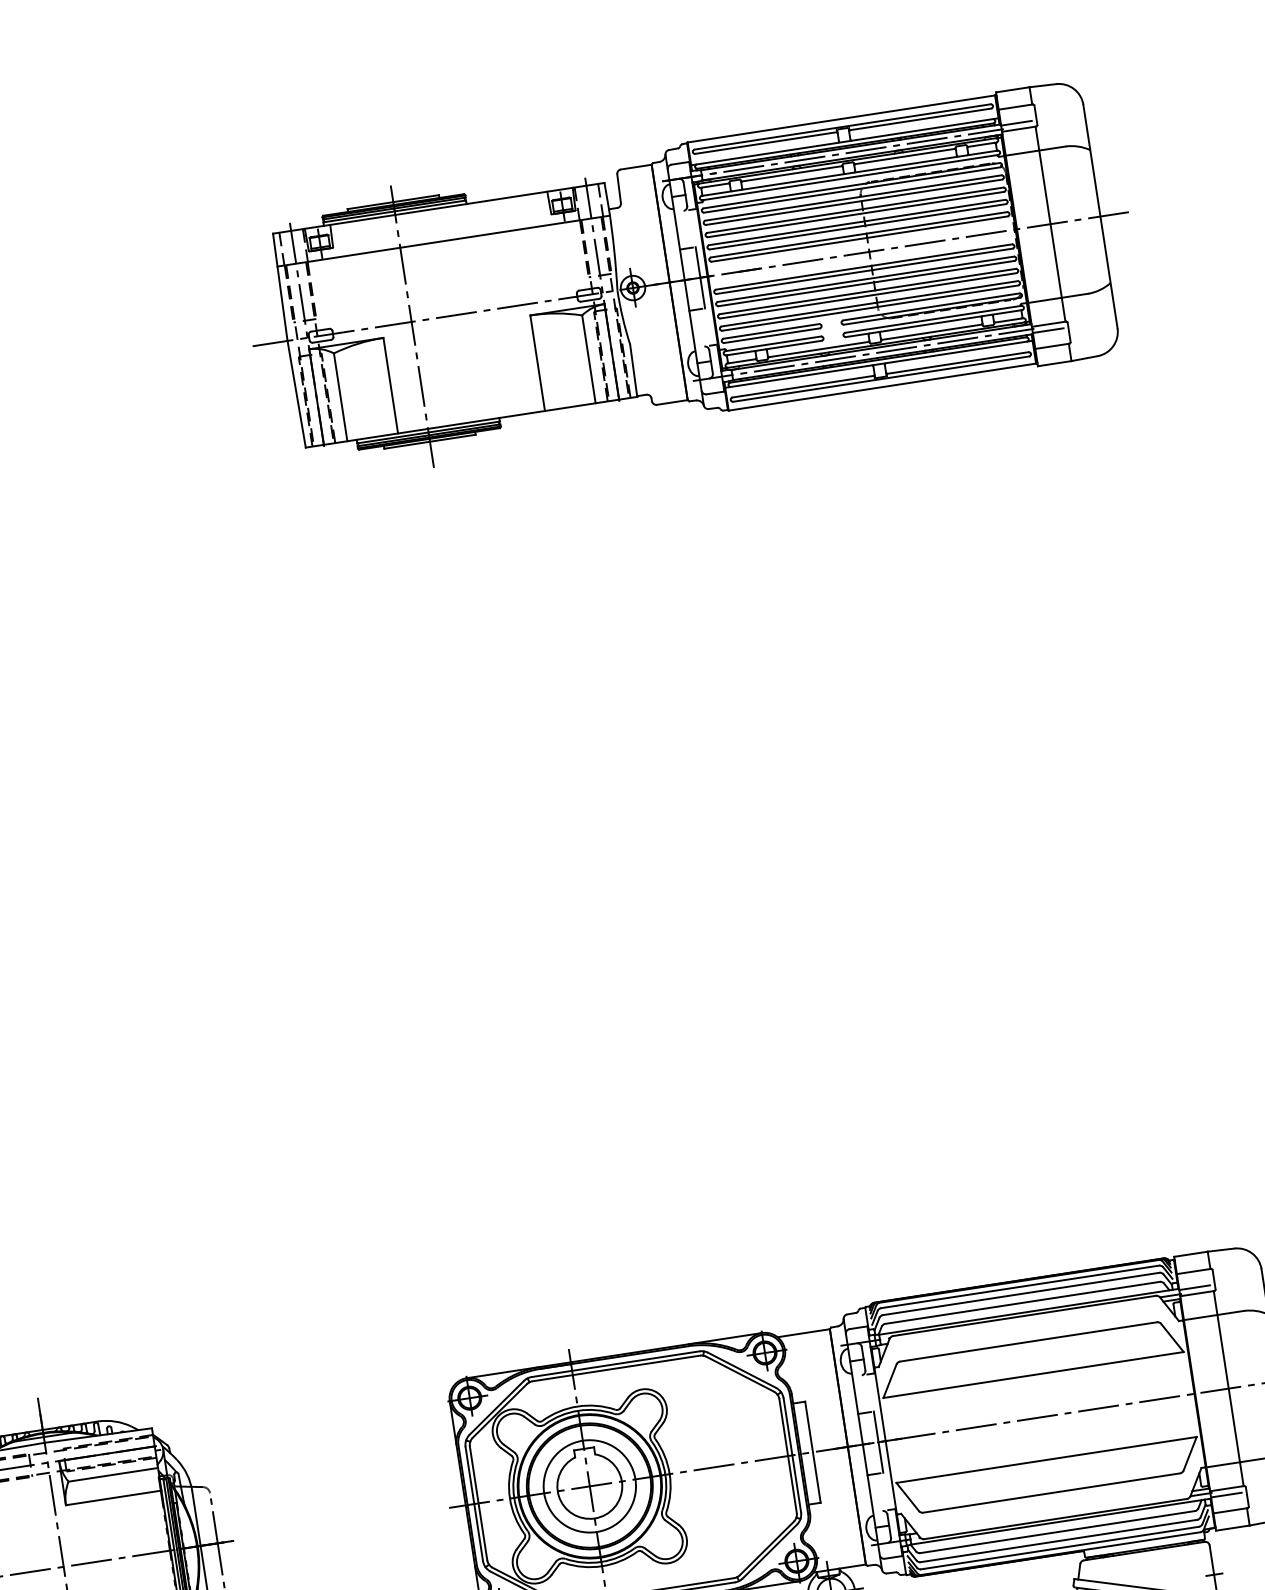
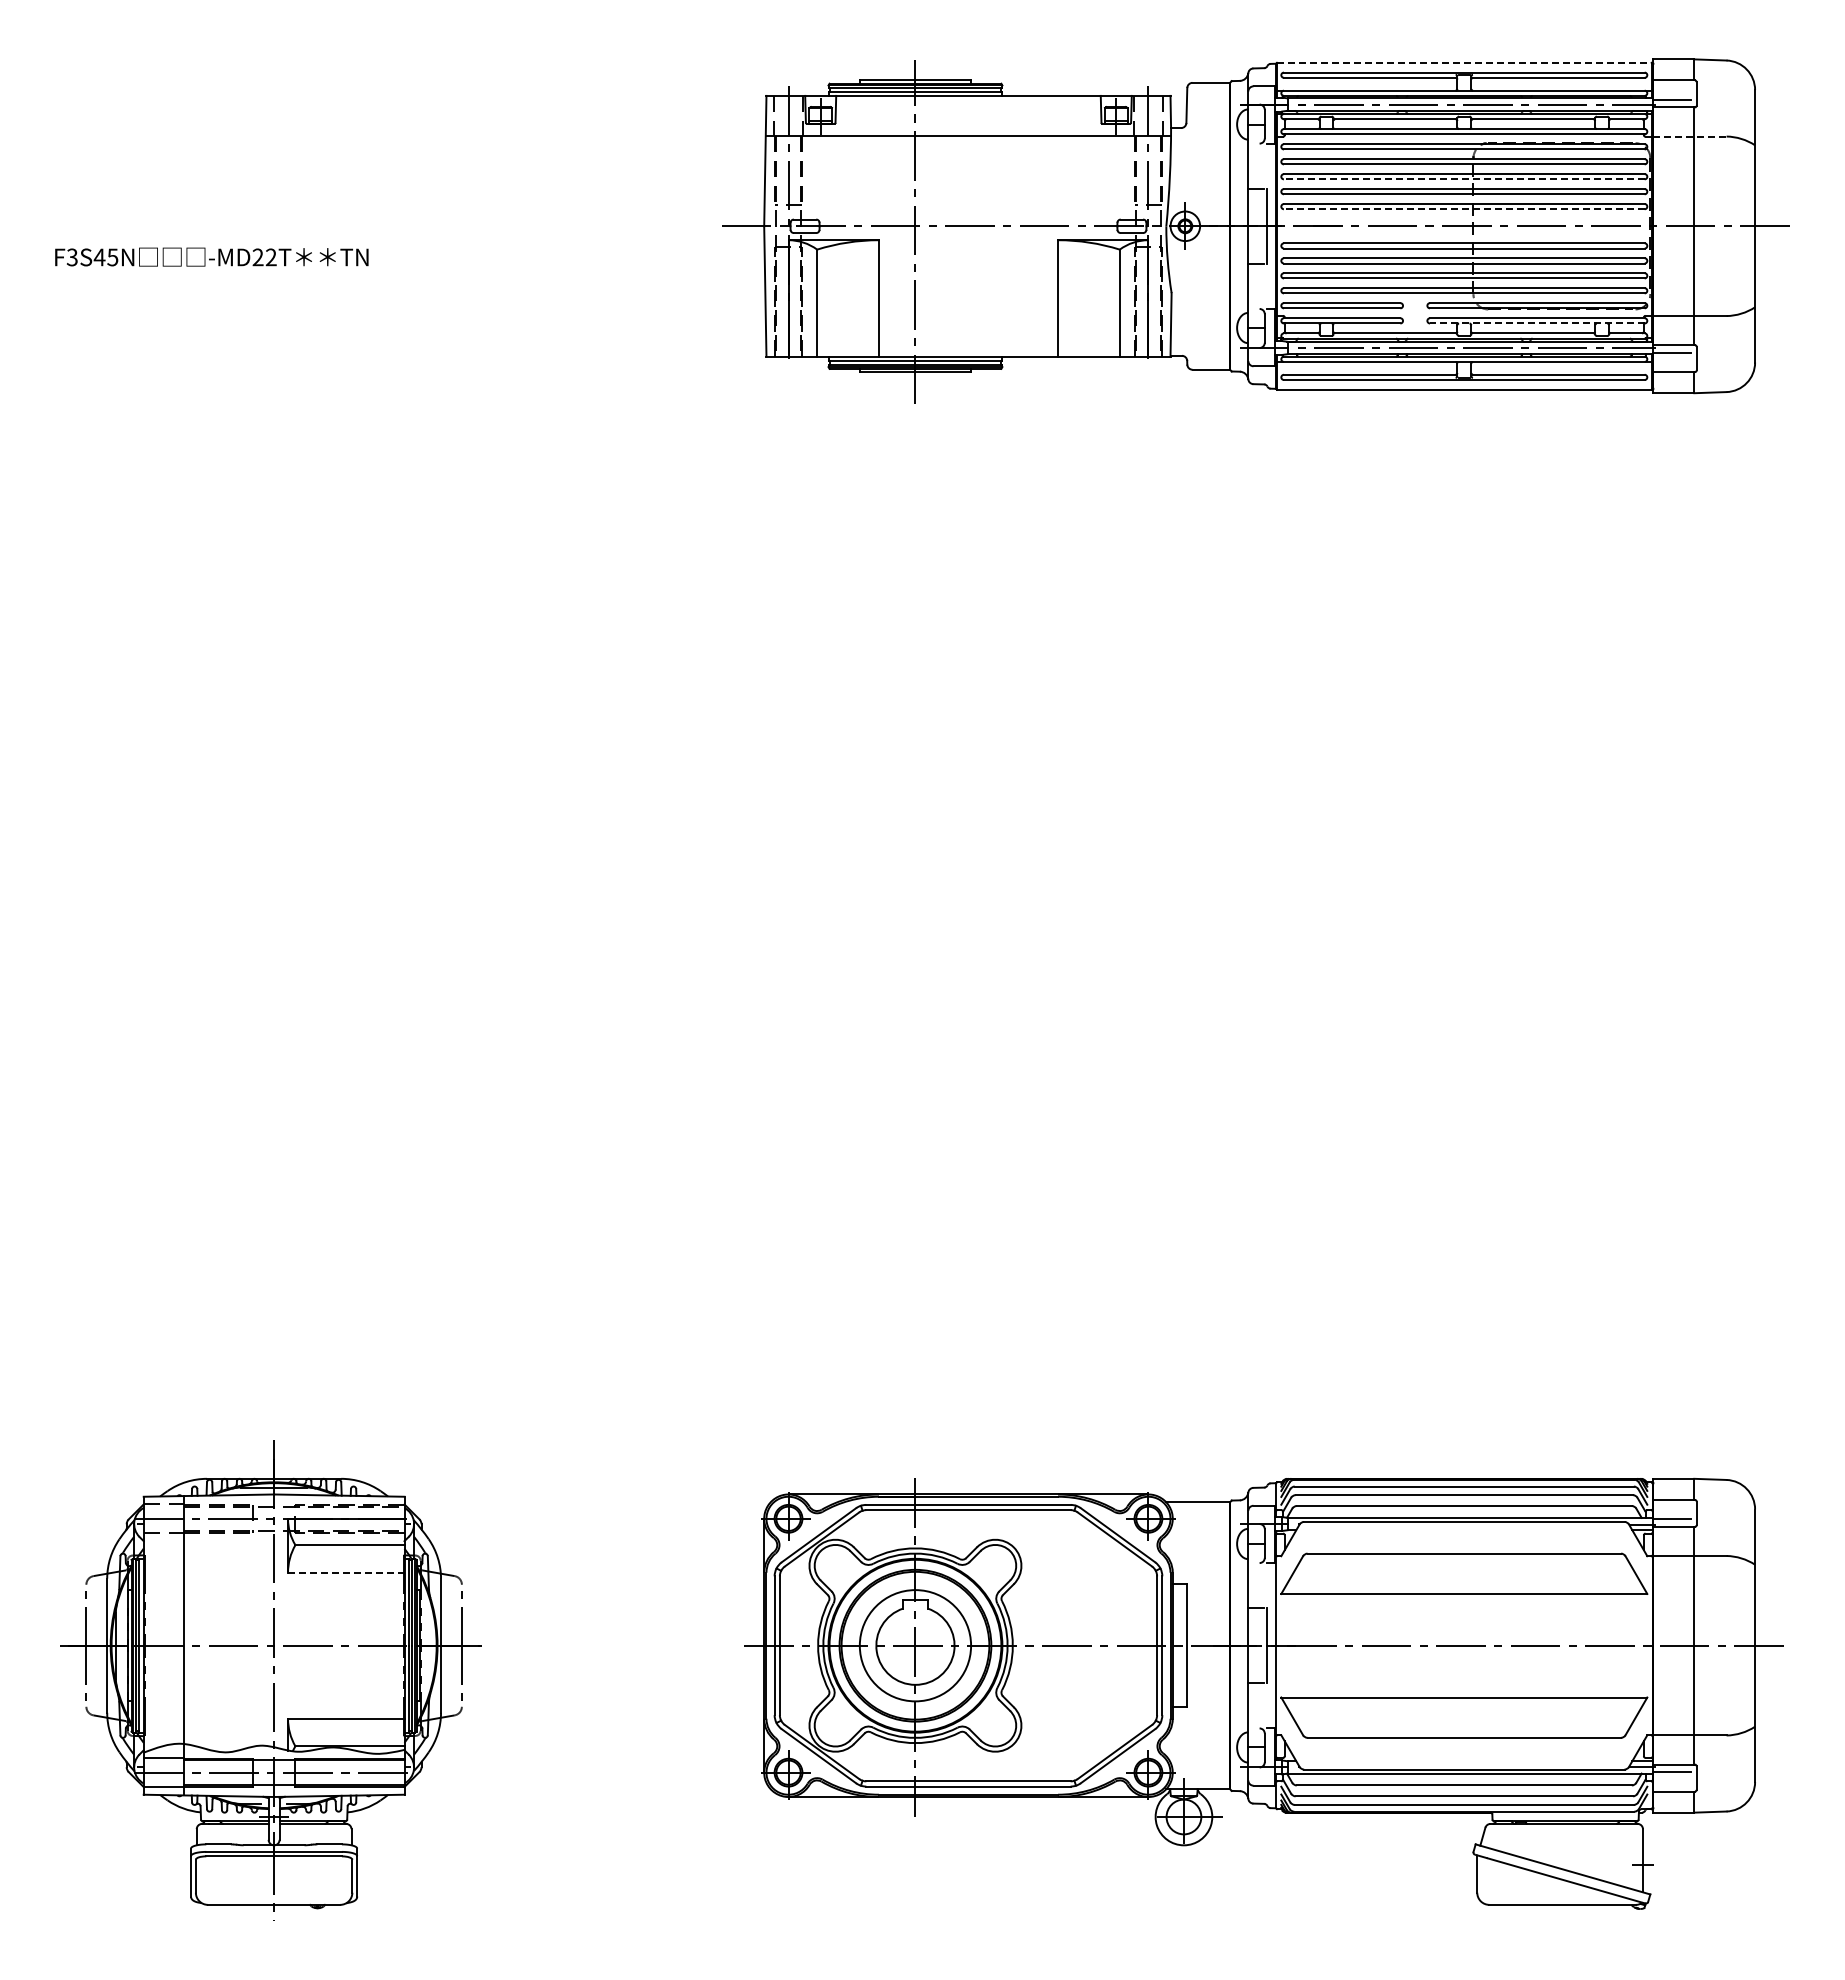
line: (841, 118) -> (1464, 62), solid -> dashed
line: (1035, 151) -> (1689, 136), solid -> dashed
line: (855, 214) -> (1463, 179), solid -> dashed
line: (859, 239) -> (1463, 209), solid -> dashed
line: (933, 323) -> (1536, 323), solid -> dashed
line: (113, 1497) -> (345, 1572), solid -> dashed

